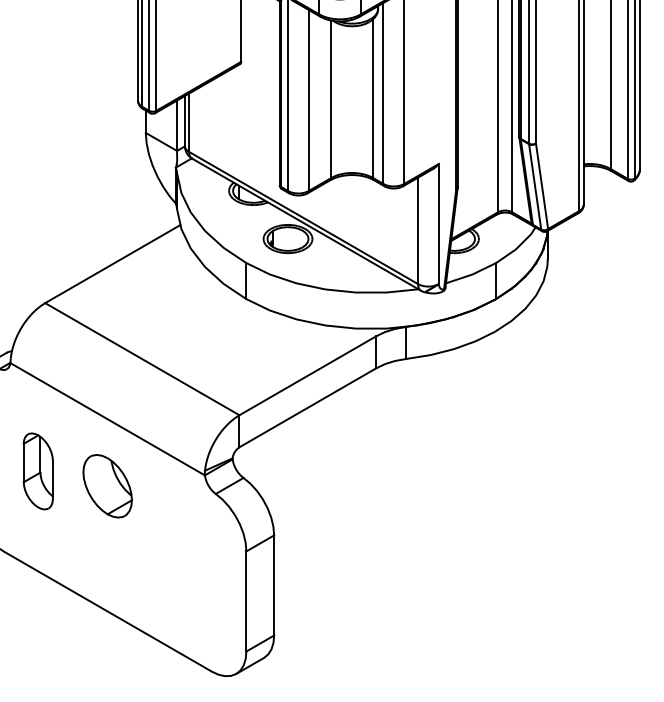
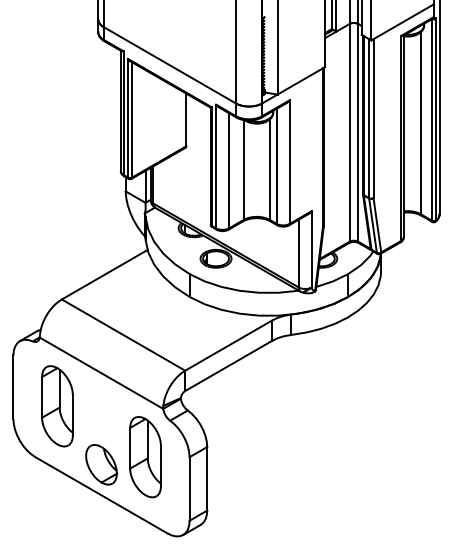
part: (38, 471) -> (57, 406), size x1.67
part: (107, 485) -> (101, 464), moved
part: (176, 551) -> (145, 457), added

